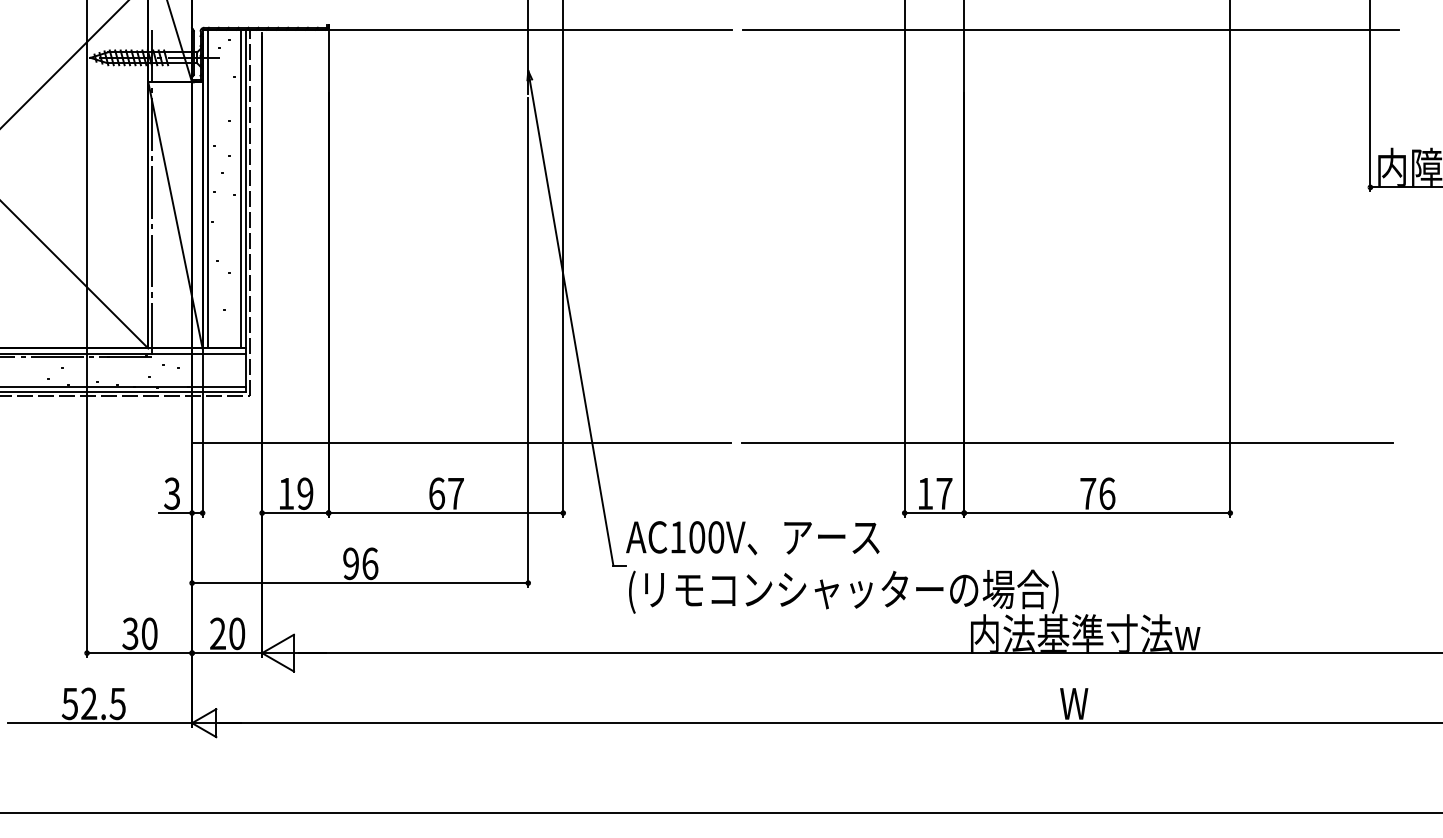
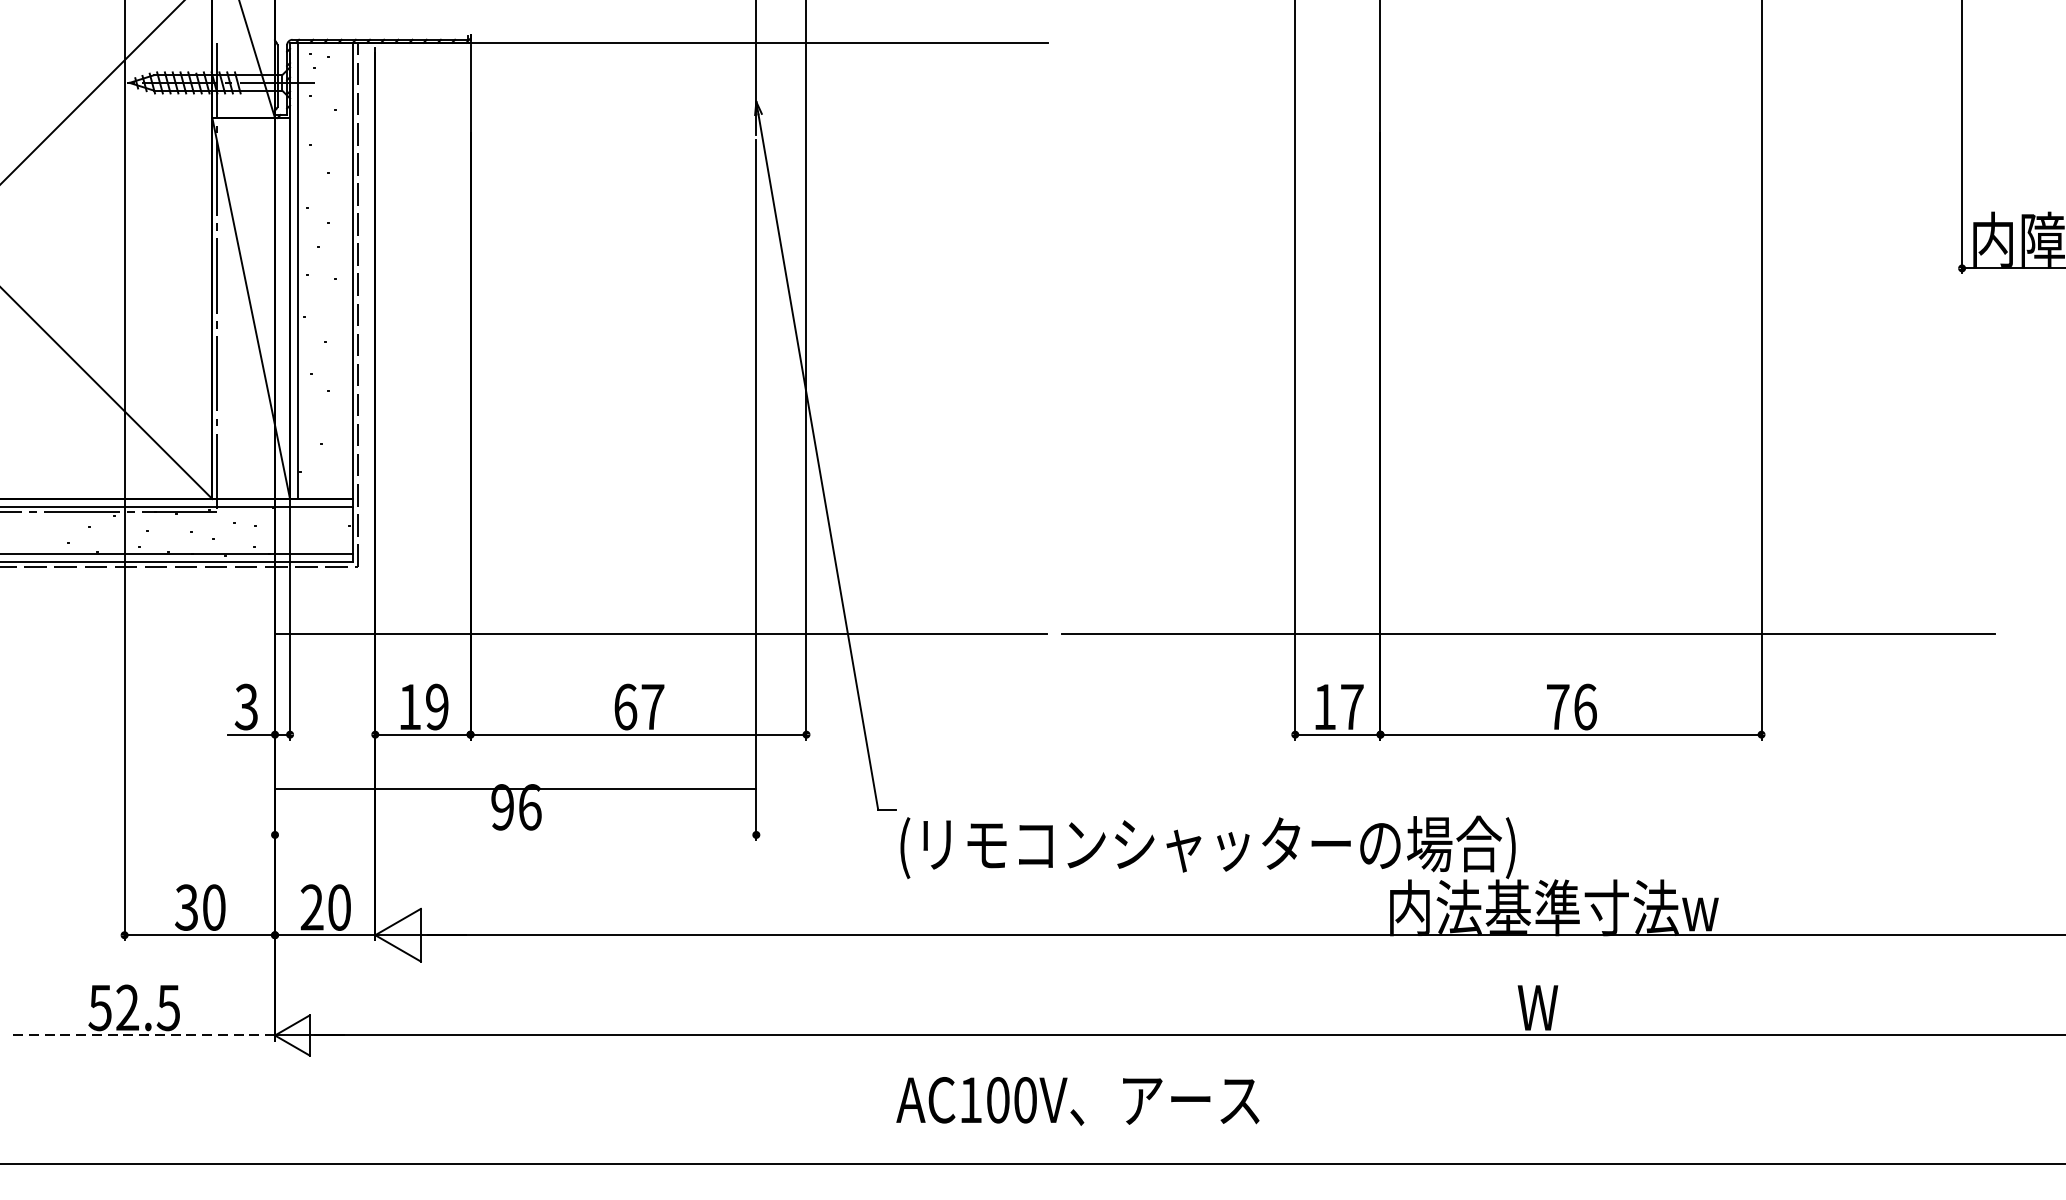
line: (1070, 29) -> (1532, 42), removed
line: (241, 188) -> (345, 269), removed
text: (752, 538) -> (1077, 1101), moved
line: (360, 583) -> (516, 789), moved
line: (100, 723) -> (143, 1035), solid -> dashed

